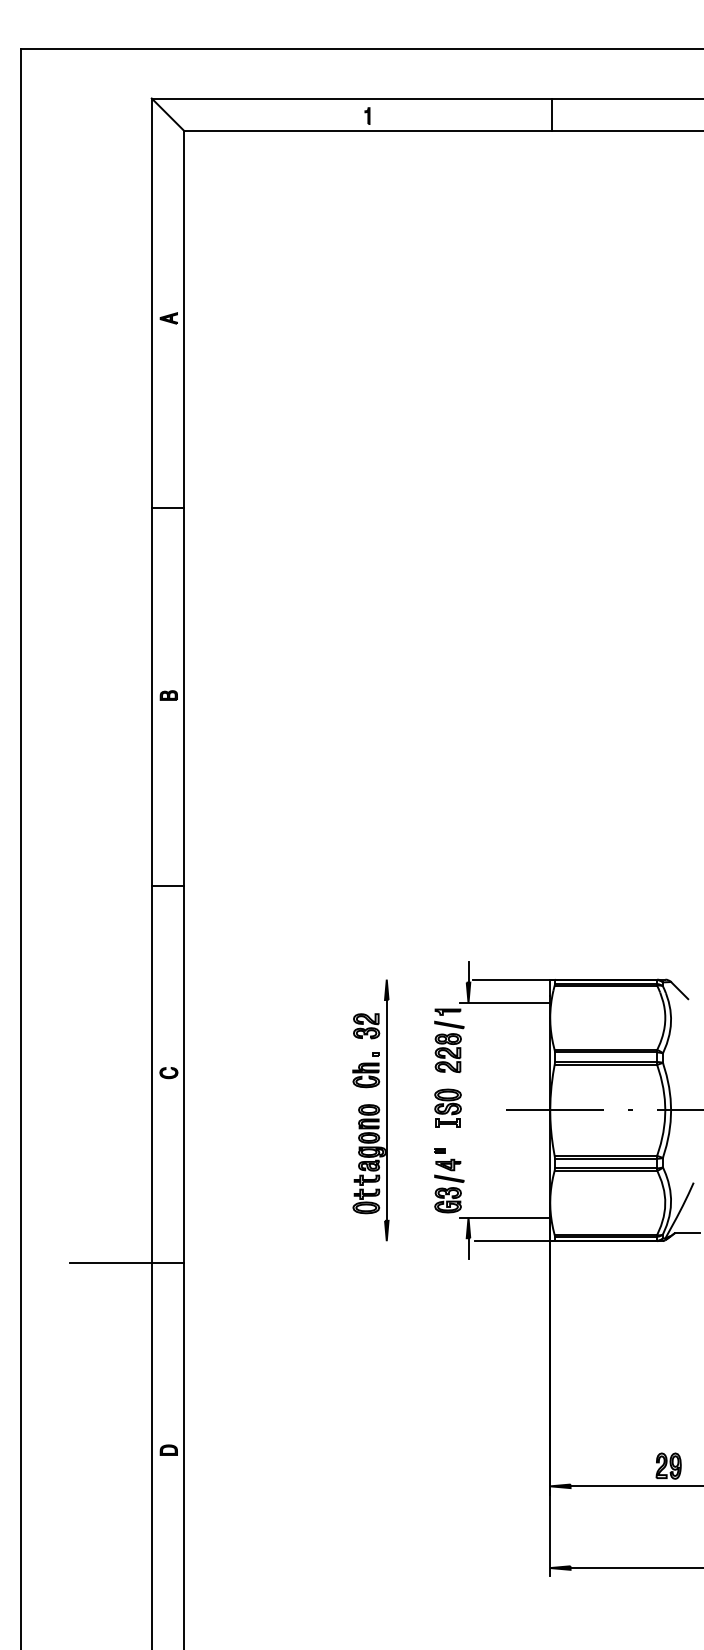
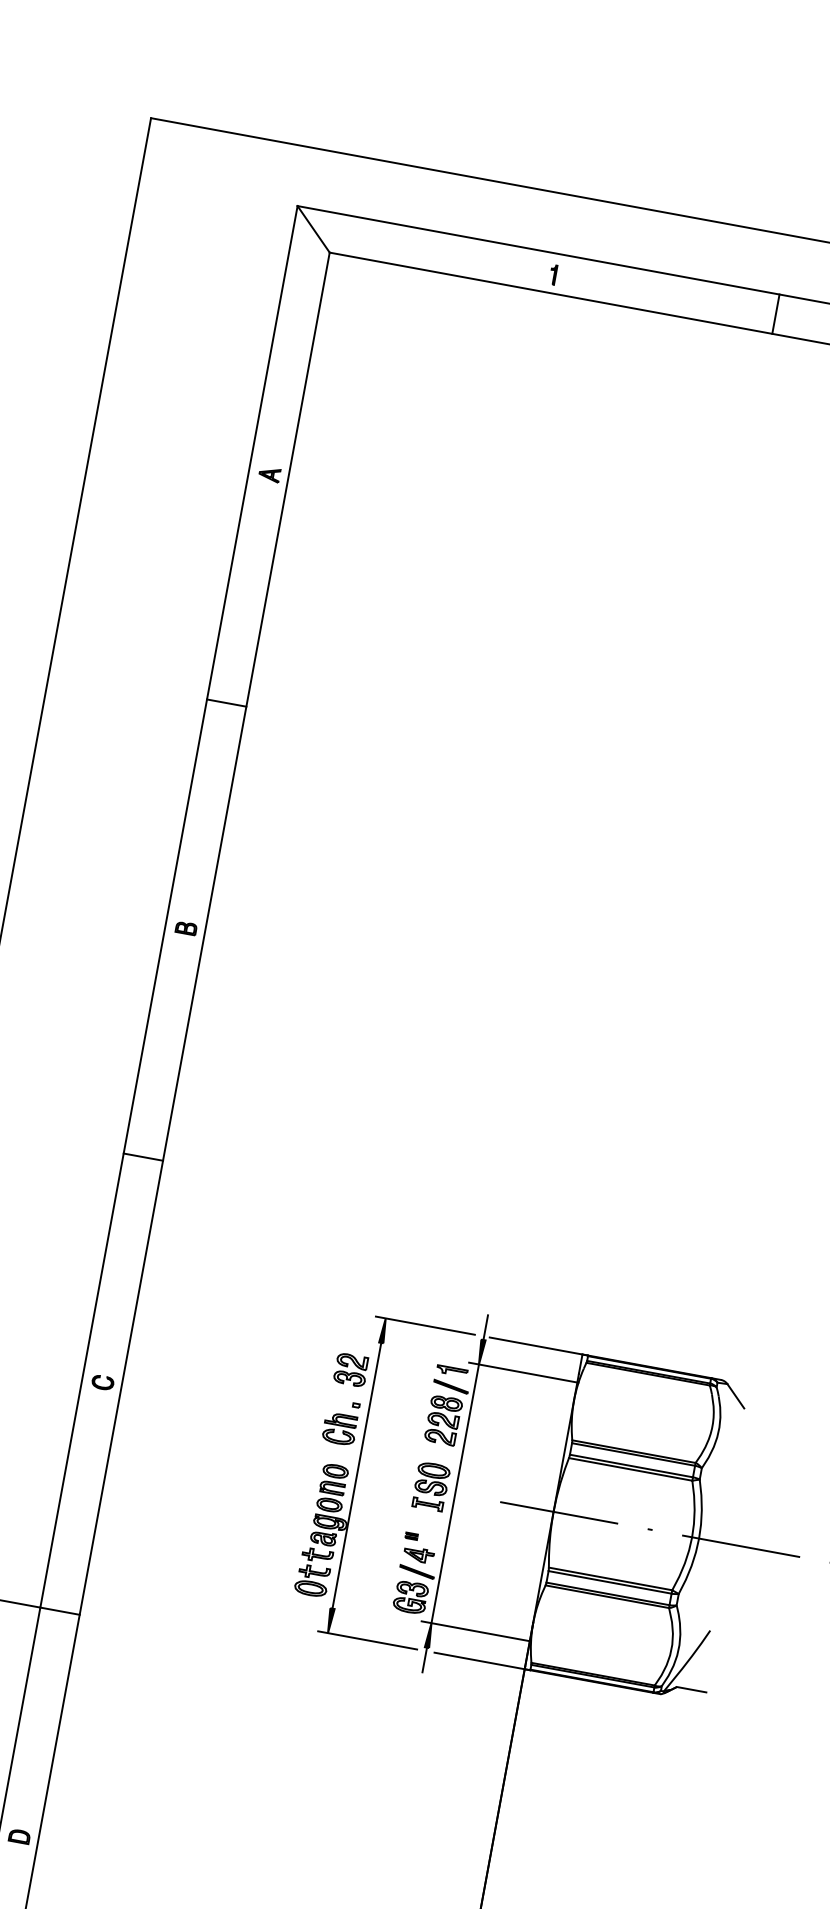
line: (419, 979) -> (425, 1325), added
line: (468, 1109) -> (455, 1492), added
line: (419, 1241) -> (367, 1640), added

